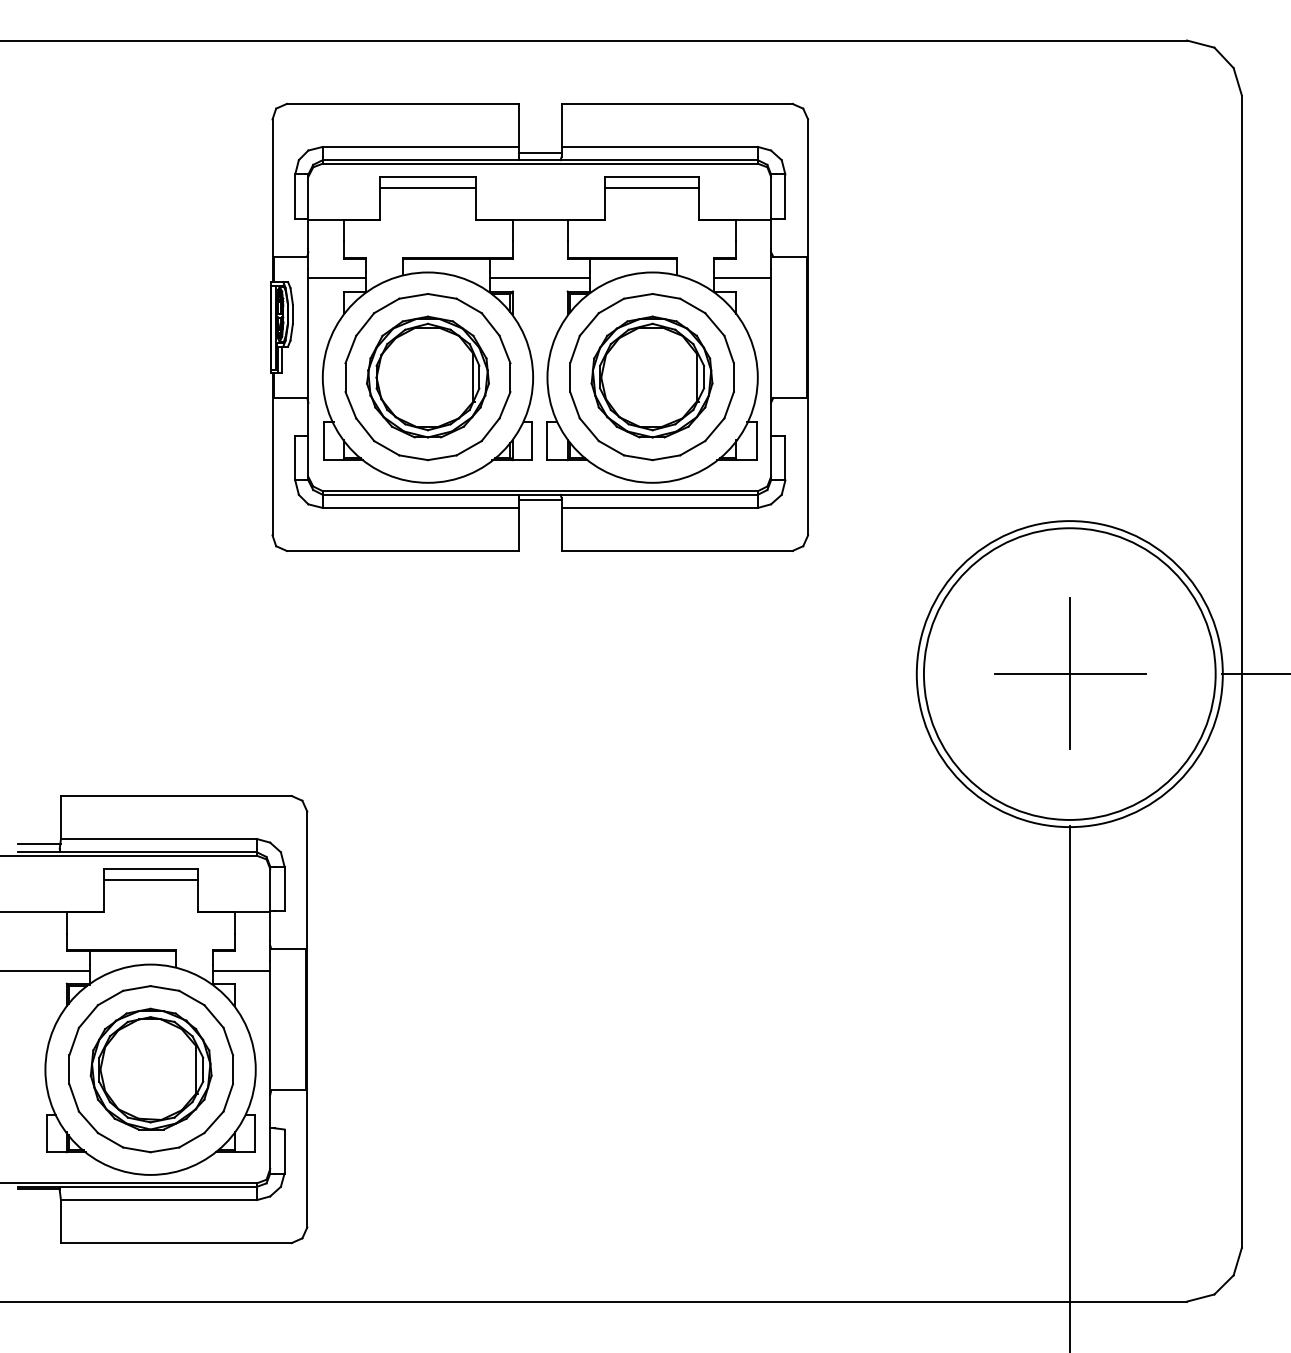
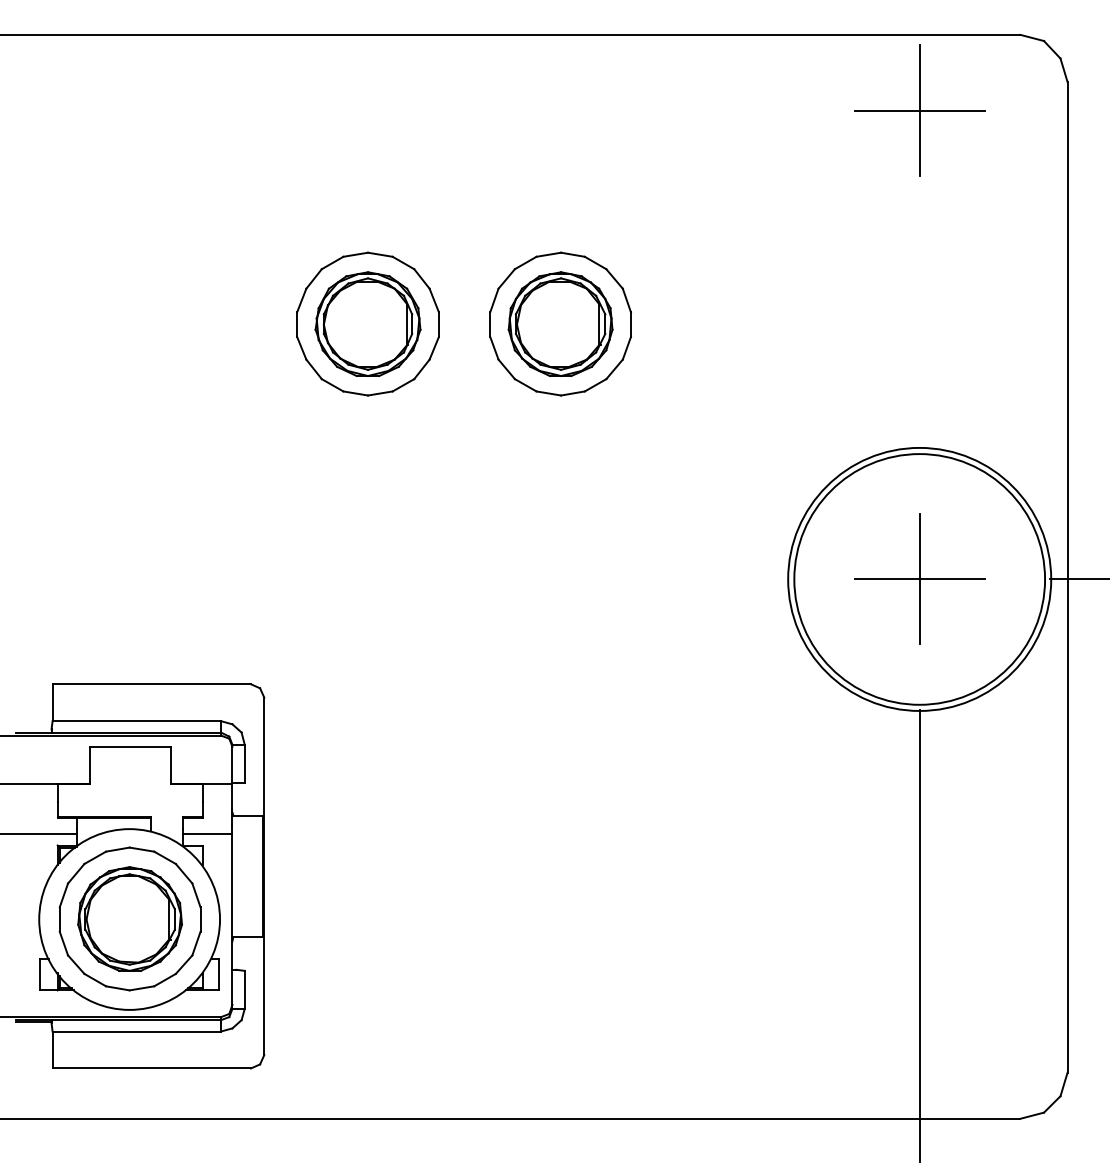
part: (1070, 128) -> (920, 110), added
part: (539, 326) -> (463, 280), removed
line: (38, 843) -> (33, 725), removed
line: (150, 879) -> (129, 755), removed

